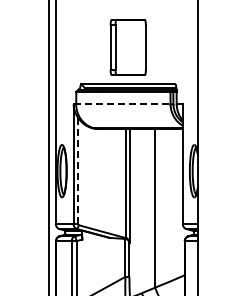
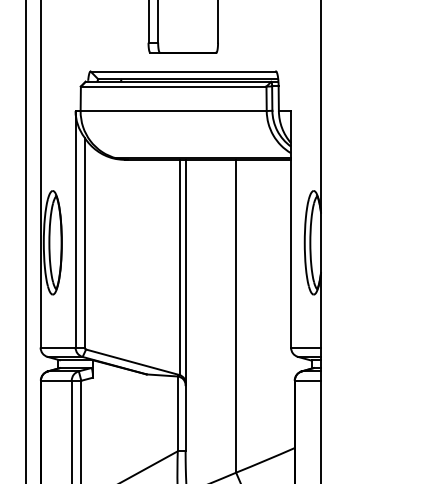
line: (122, 104) -> (171, 111), dashed -> solid
line: (78, 171) -> (85, 243), dashed -> solid

